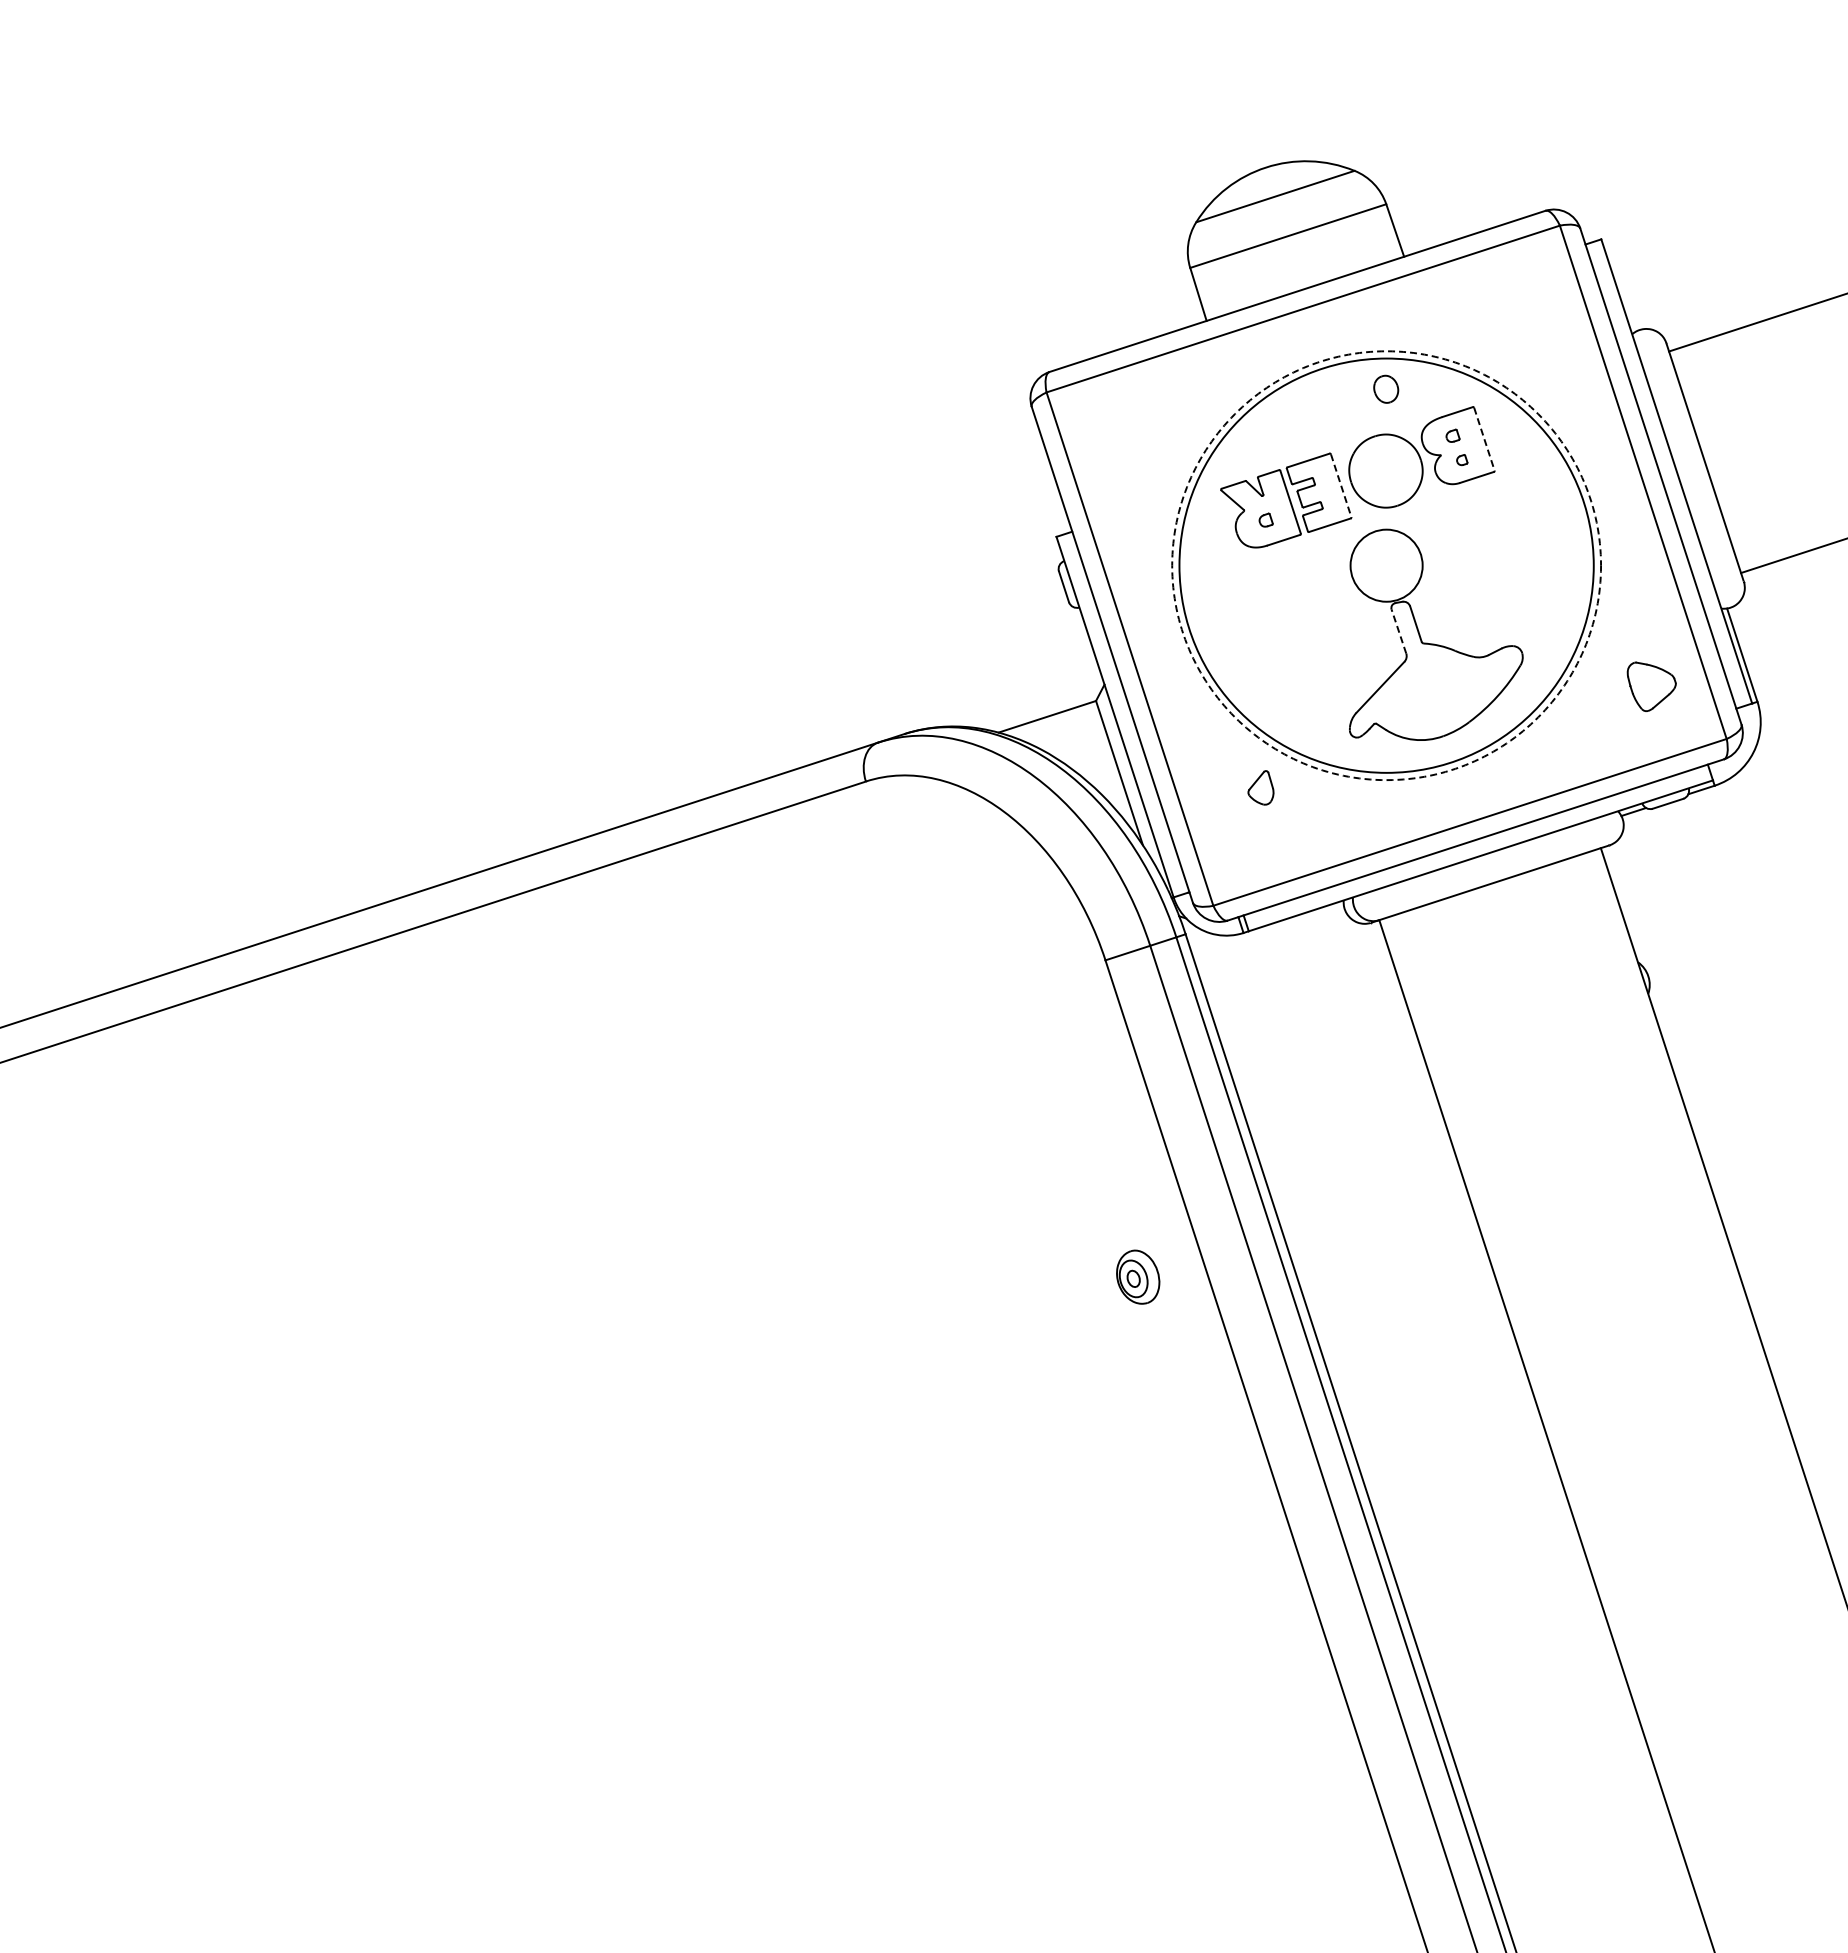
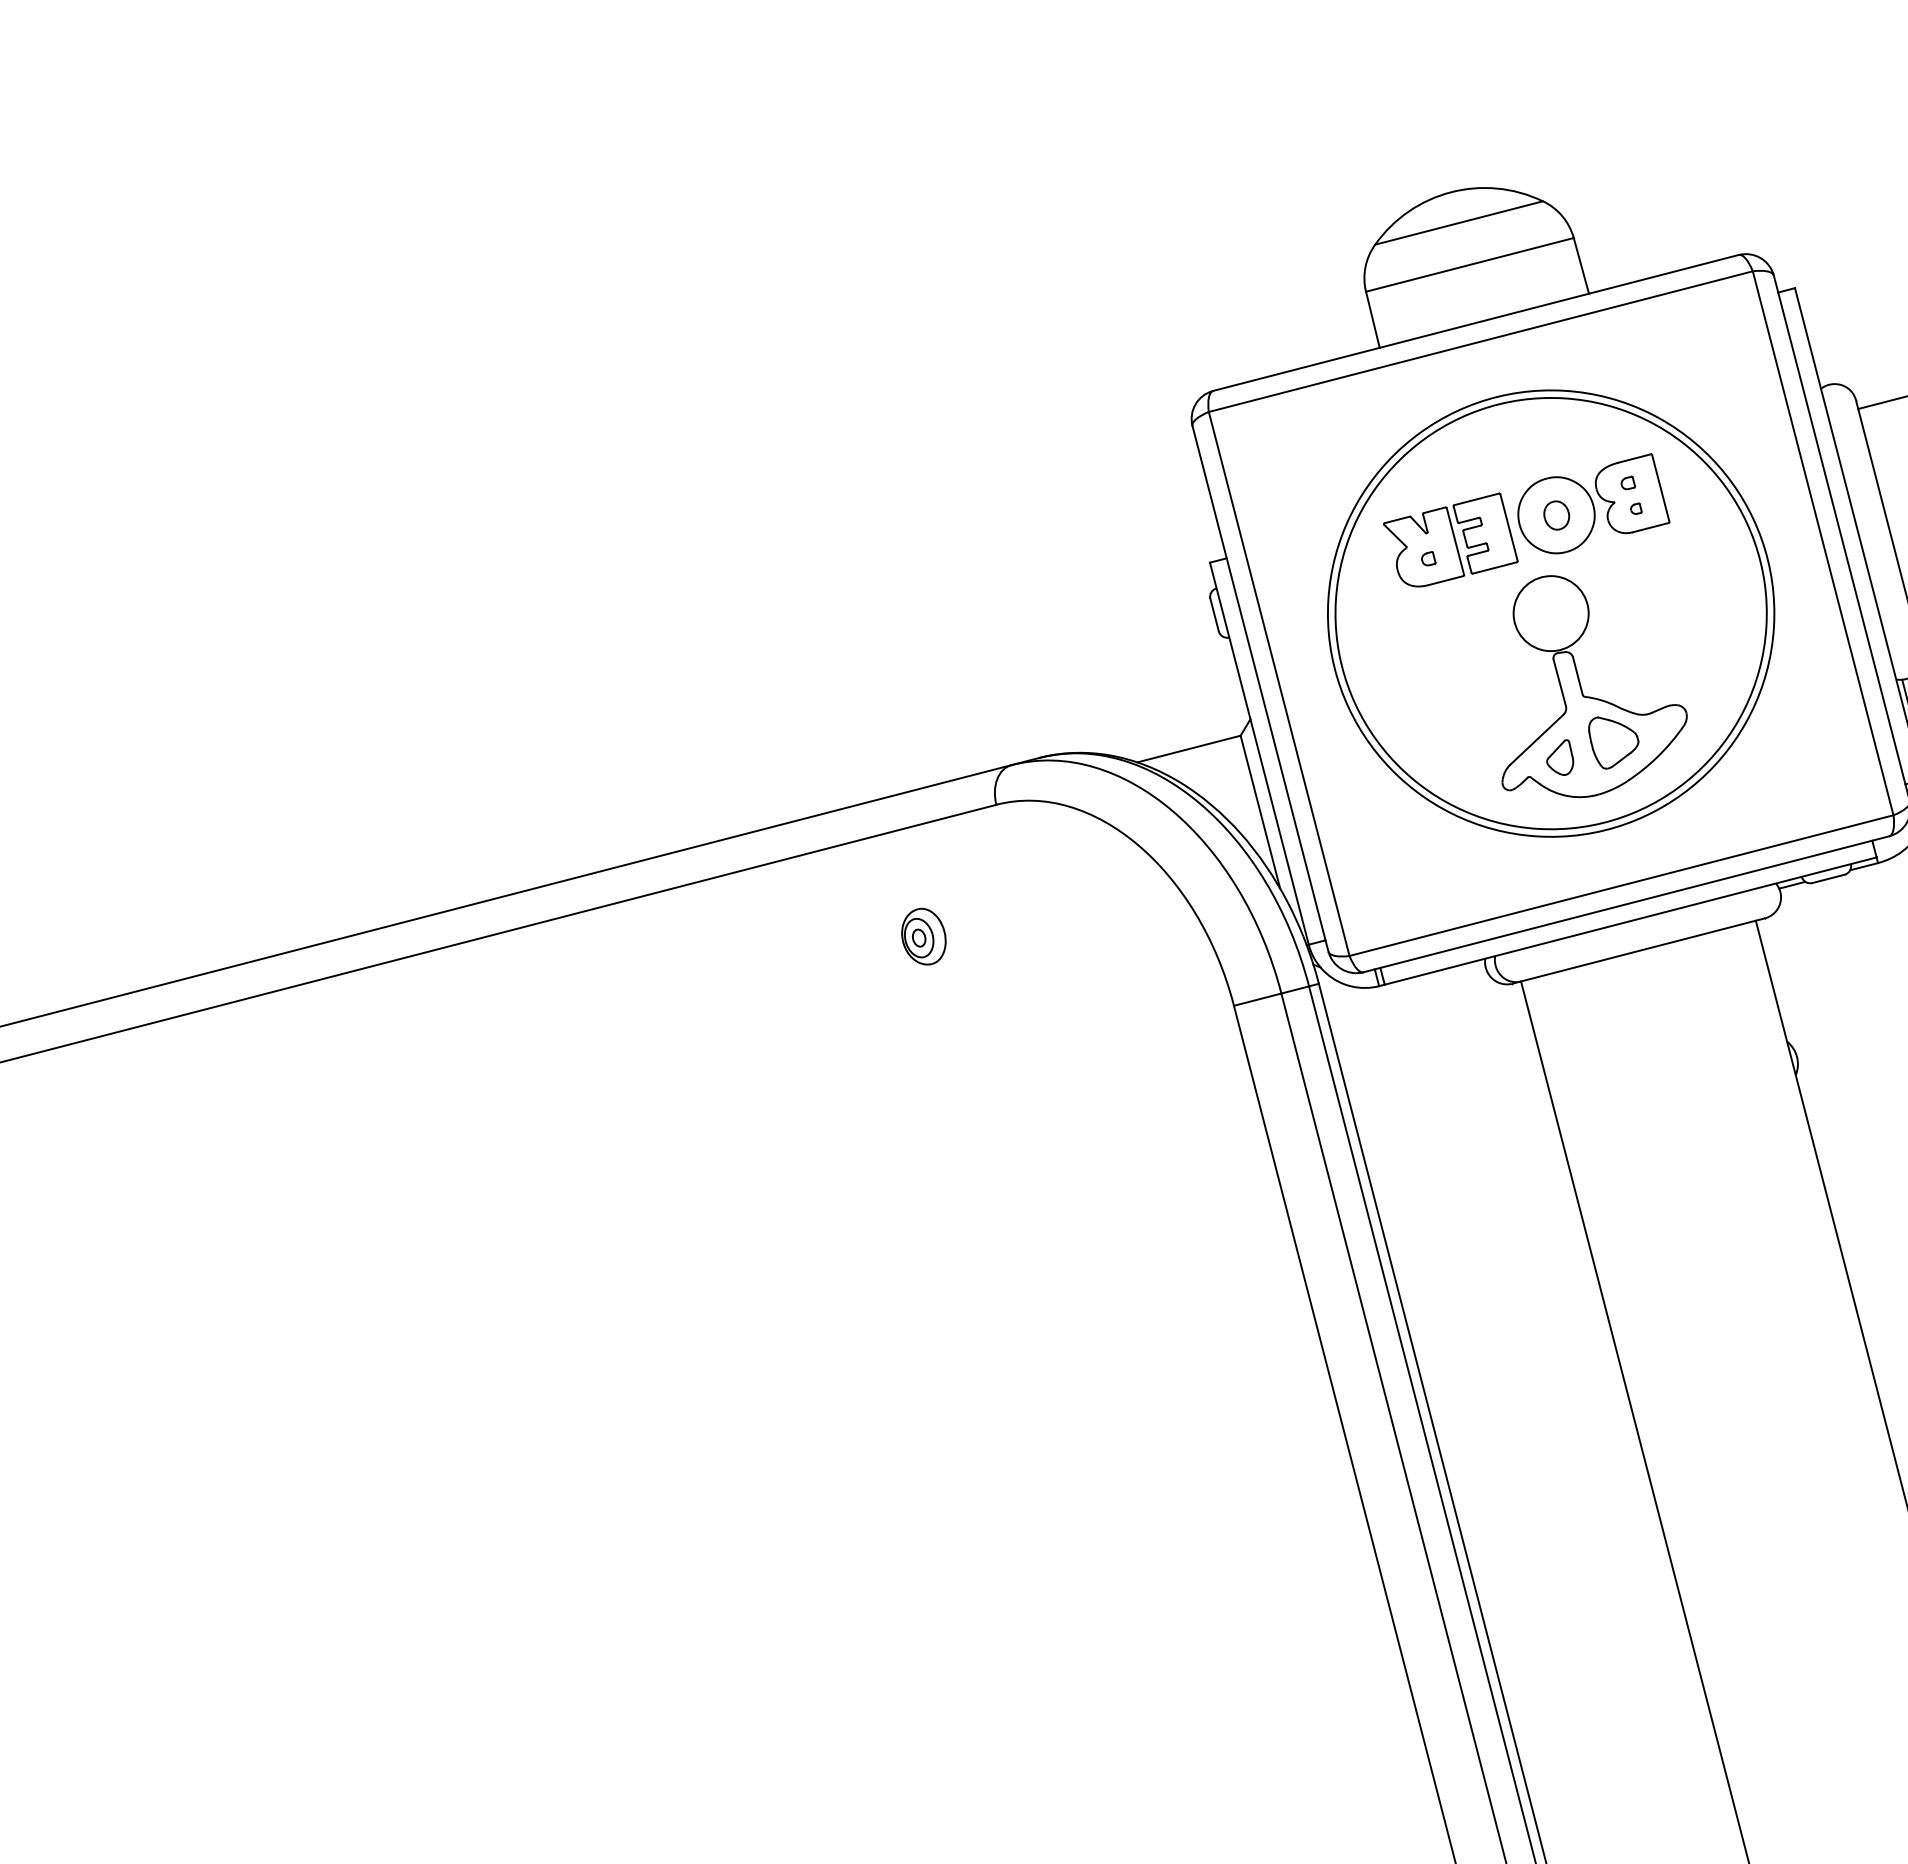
part: (1386, 388) -> (1557, 514), moved
line: (1484, 439) -> (1660, 488), dashed -> solid
line: (1341, 485) -> (1509, 527), dashed -> solid
circle: (1386, 565) -> (1551, 613), dashed -> solid
line: (1398, 631) -> (1559, 682), dashed -> solid
part: (1651, 686) -> (1612, 743), moved
part: (1260, 787) -> (1560, 756), moved
part: (1138, 1276) -> (924, 935), moved

